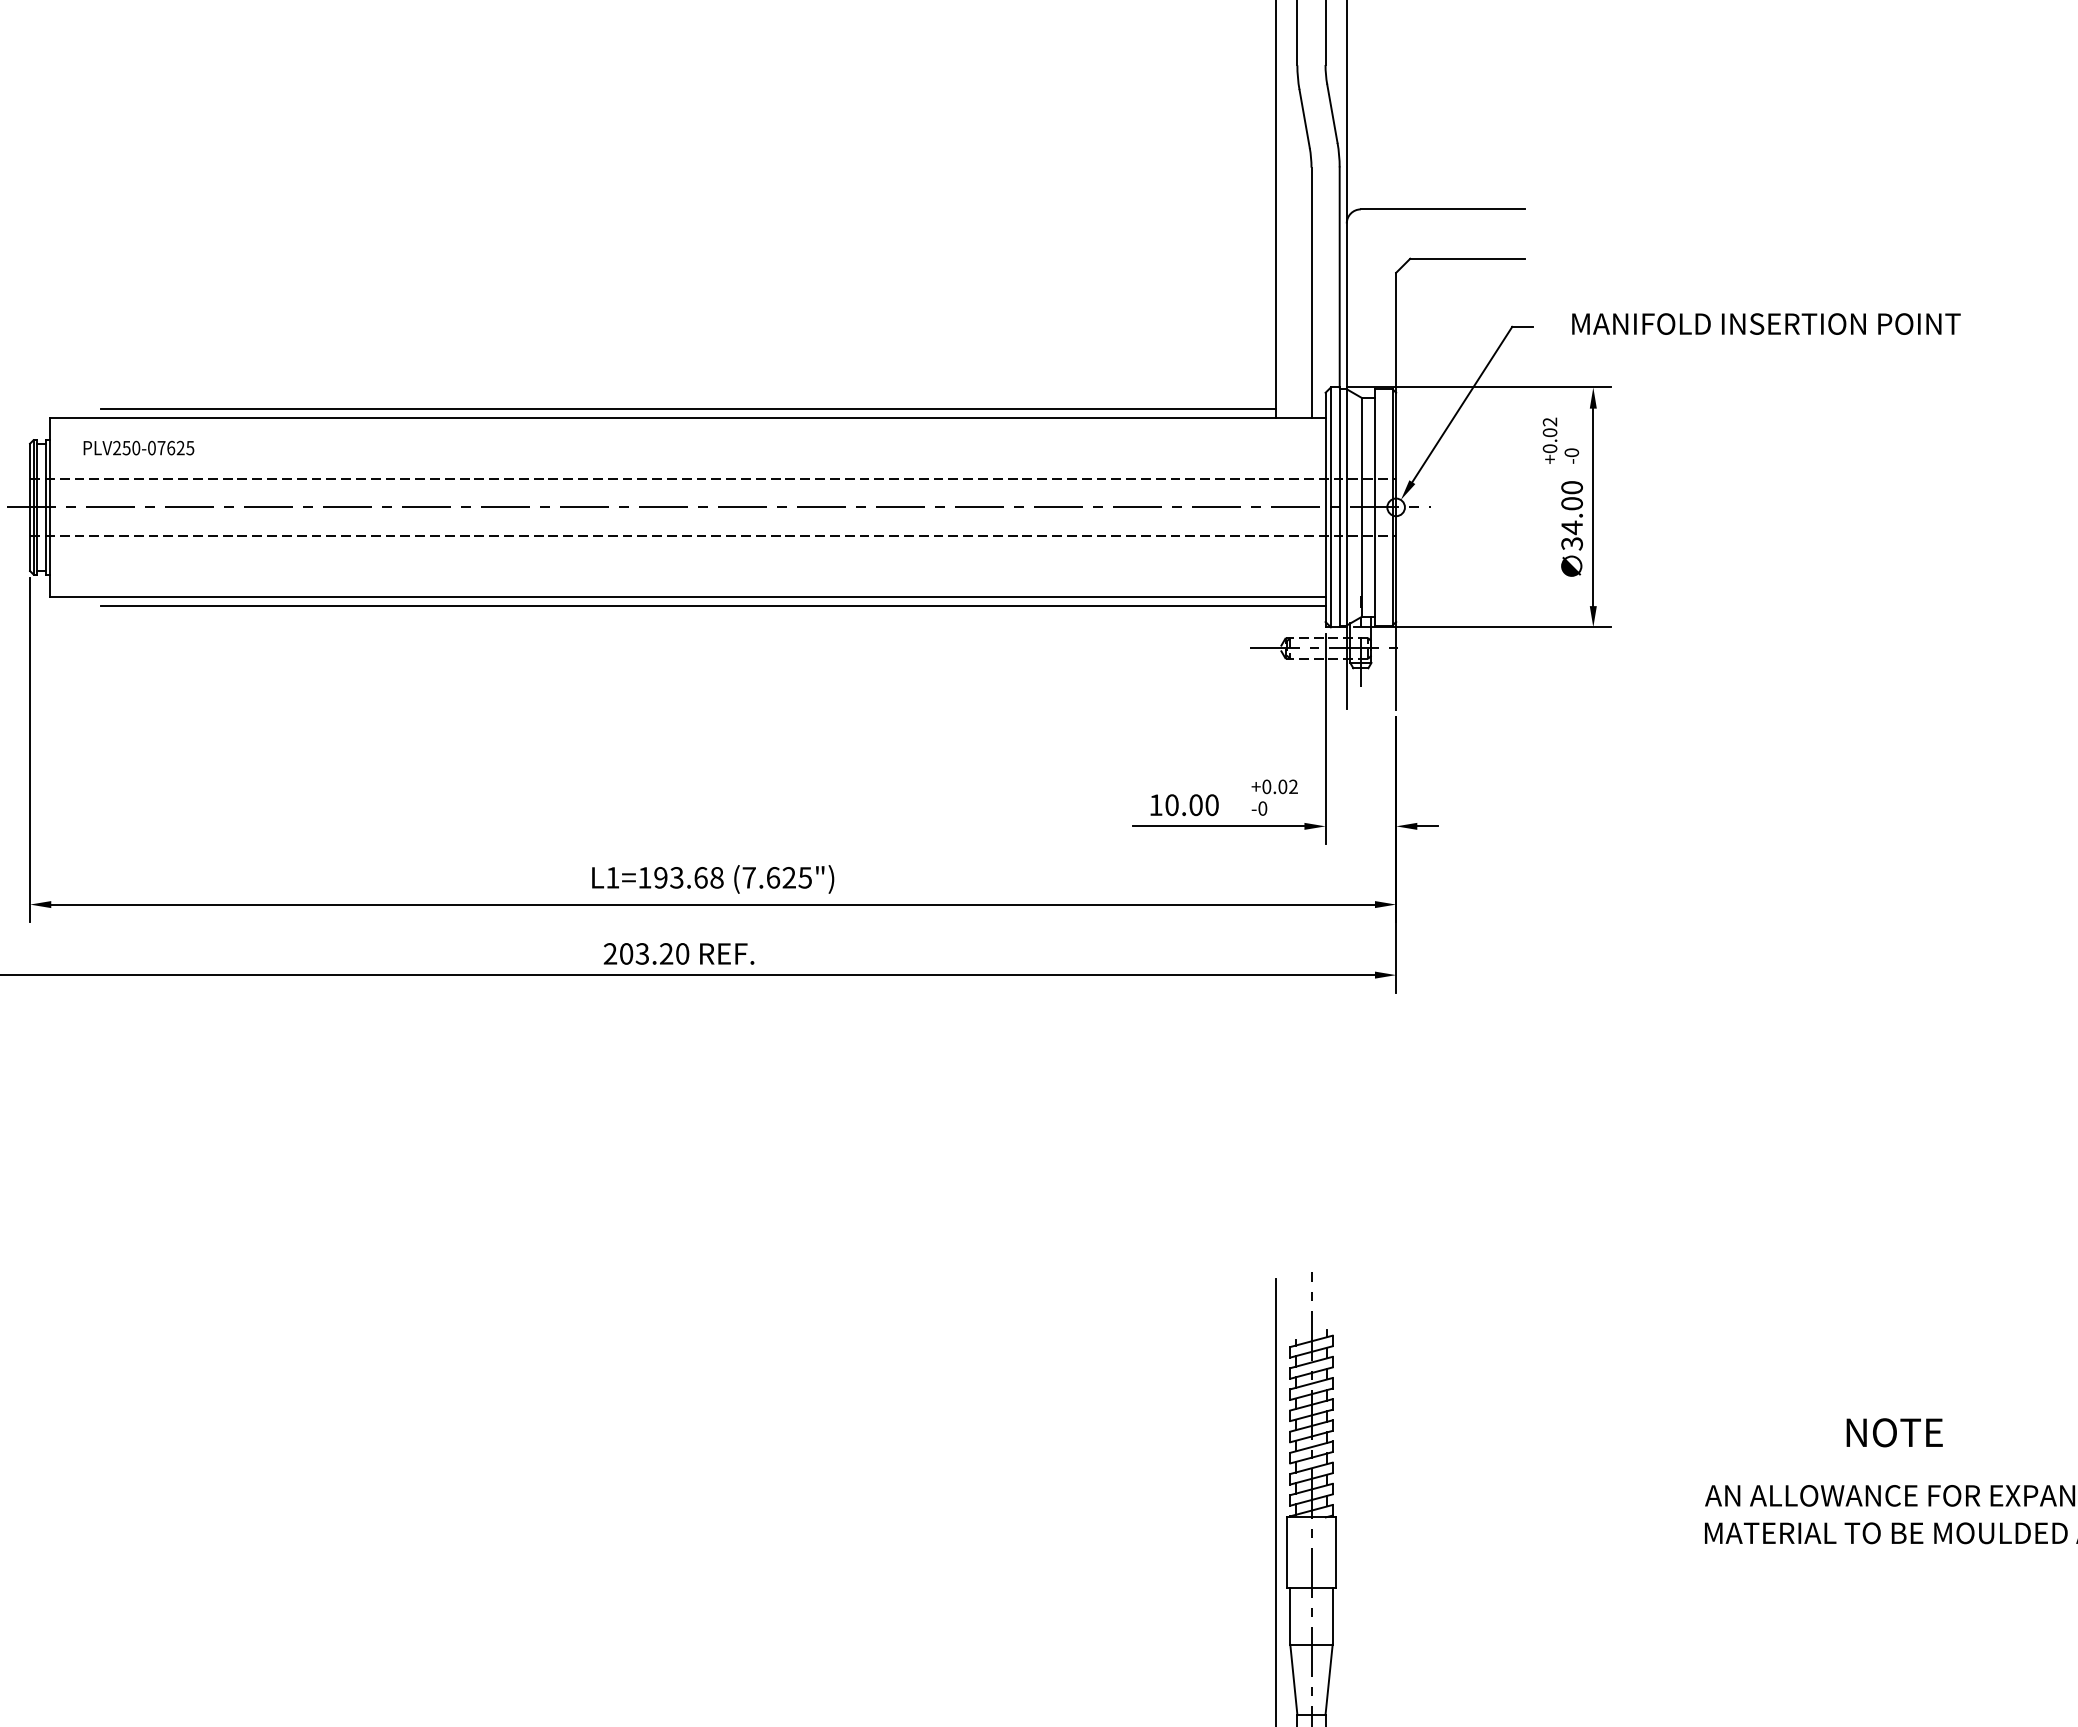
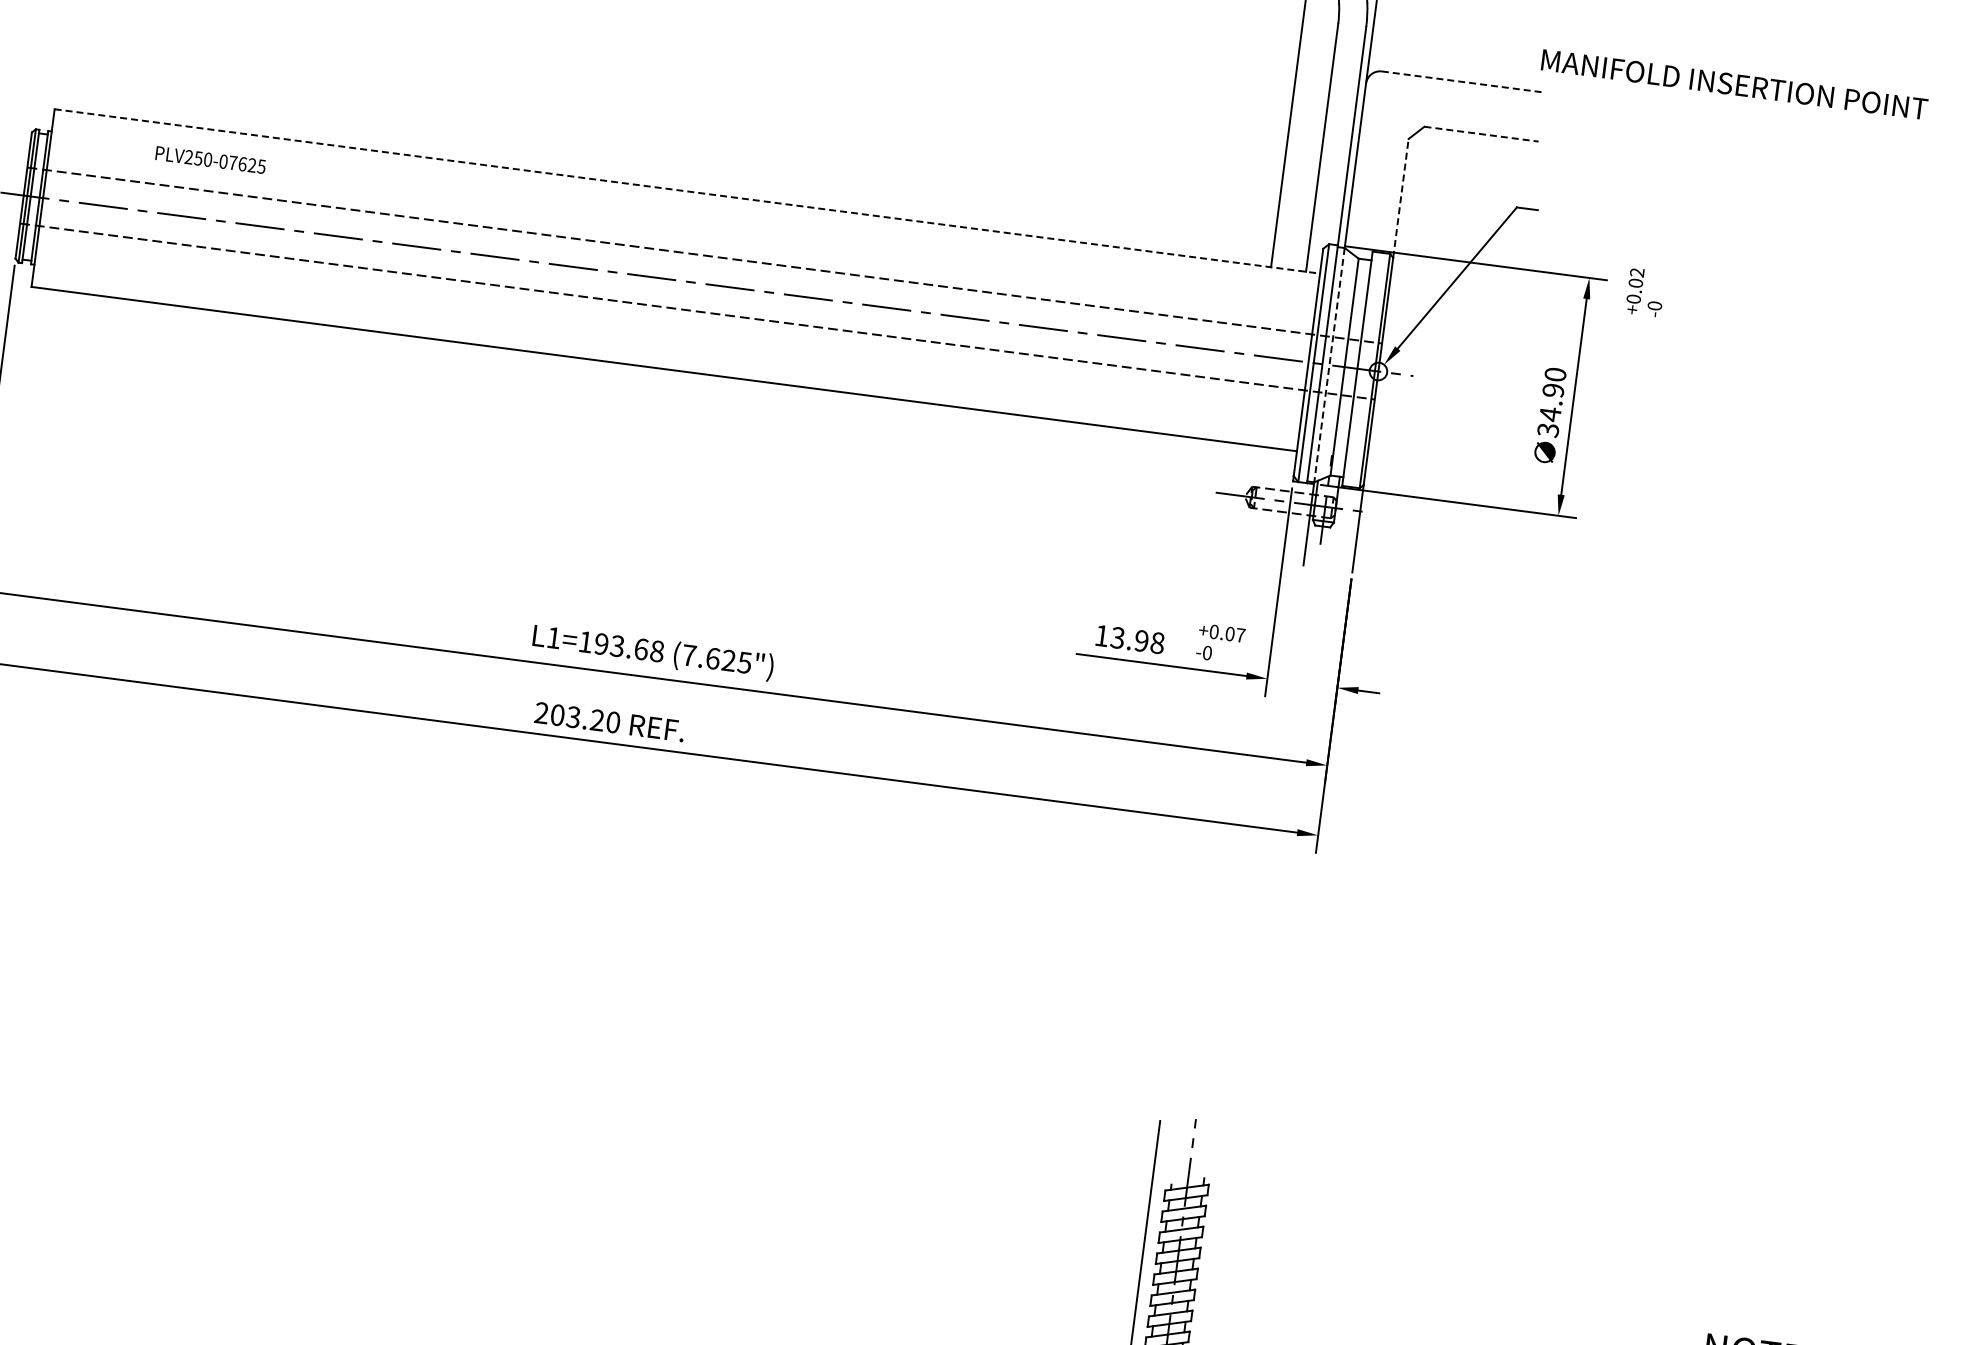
line: (1443, 209) -> (1463, 82), solid -> dashed
line: (1467, 258) -> (1481, 133), solid -> dashed
text: (1766, 323) -> (1734, 84), moved
line: (1396, 332) -> (1401, 198), solid -> dashed
line: (688, 408) -> (689, 182), removed
line: (688, 417) -> (688, 191), solid -> dashed
text: (1560, 440) -> (1645, 292), moved
text: (138, 447) -> (210, 159), moved
text: (1571, 503) -> (1552, 390), 34.00 -> 34.90
line: (1346, 507) -> (1329, 365), solid -> dashed
line: (712, 606) -> (687, 381), removed
text: (1293, 786) -> (1240, 635), +0.02 -> +0.07
text: (1191, 805) -> (1137, 640), 10.00 -> 13.98

